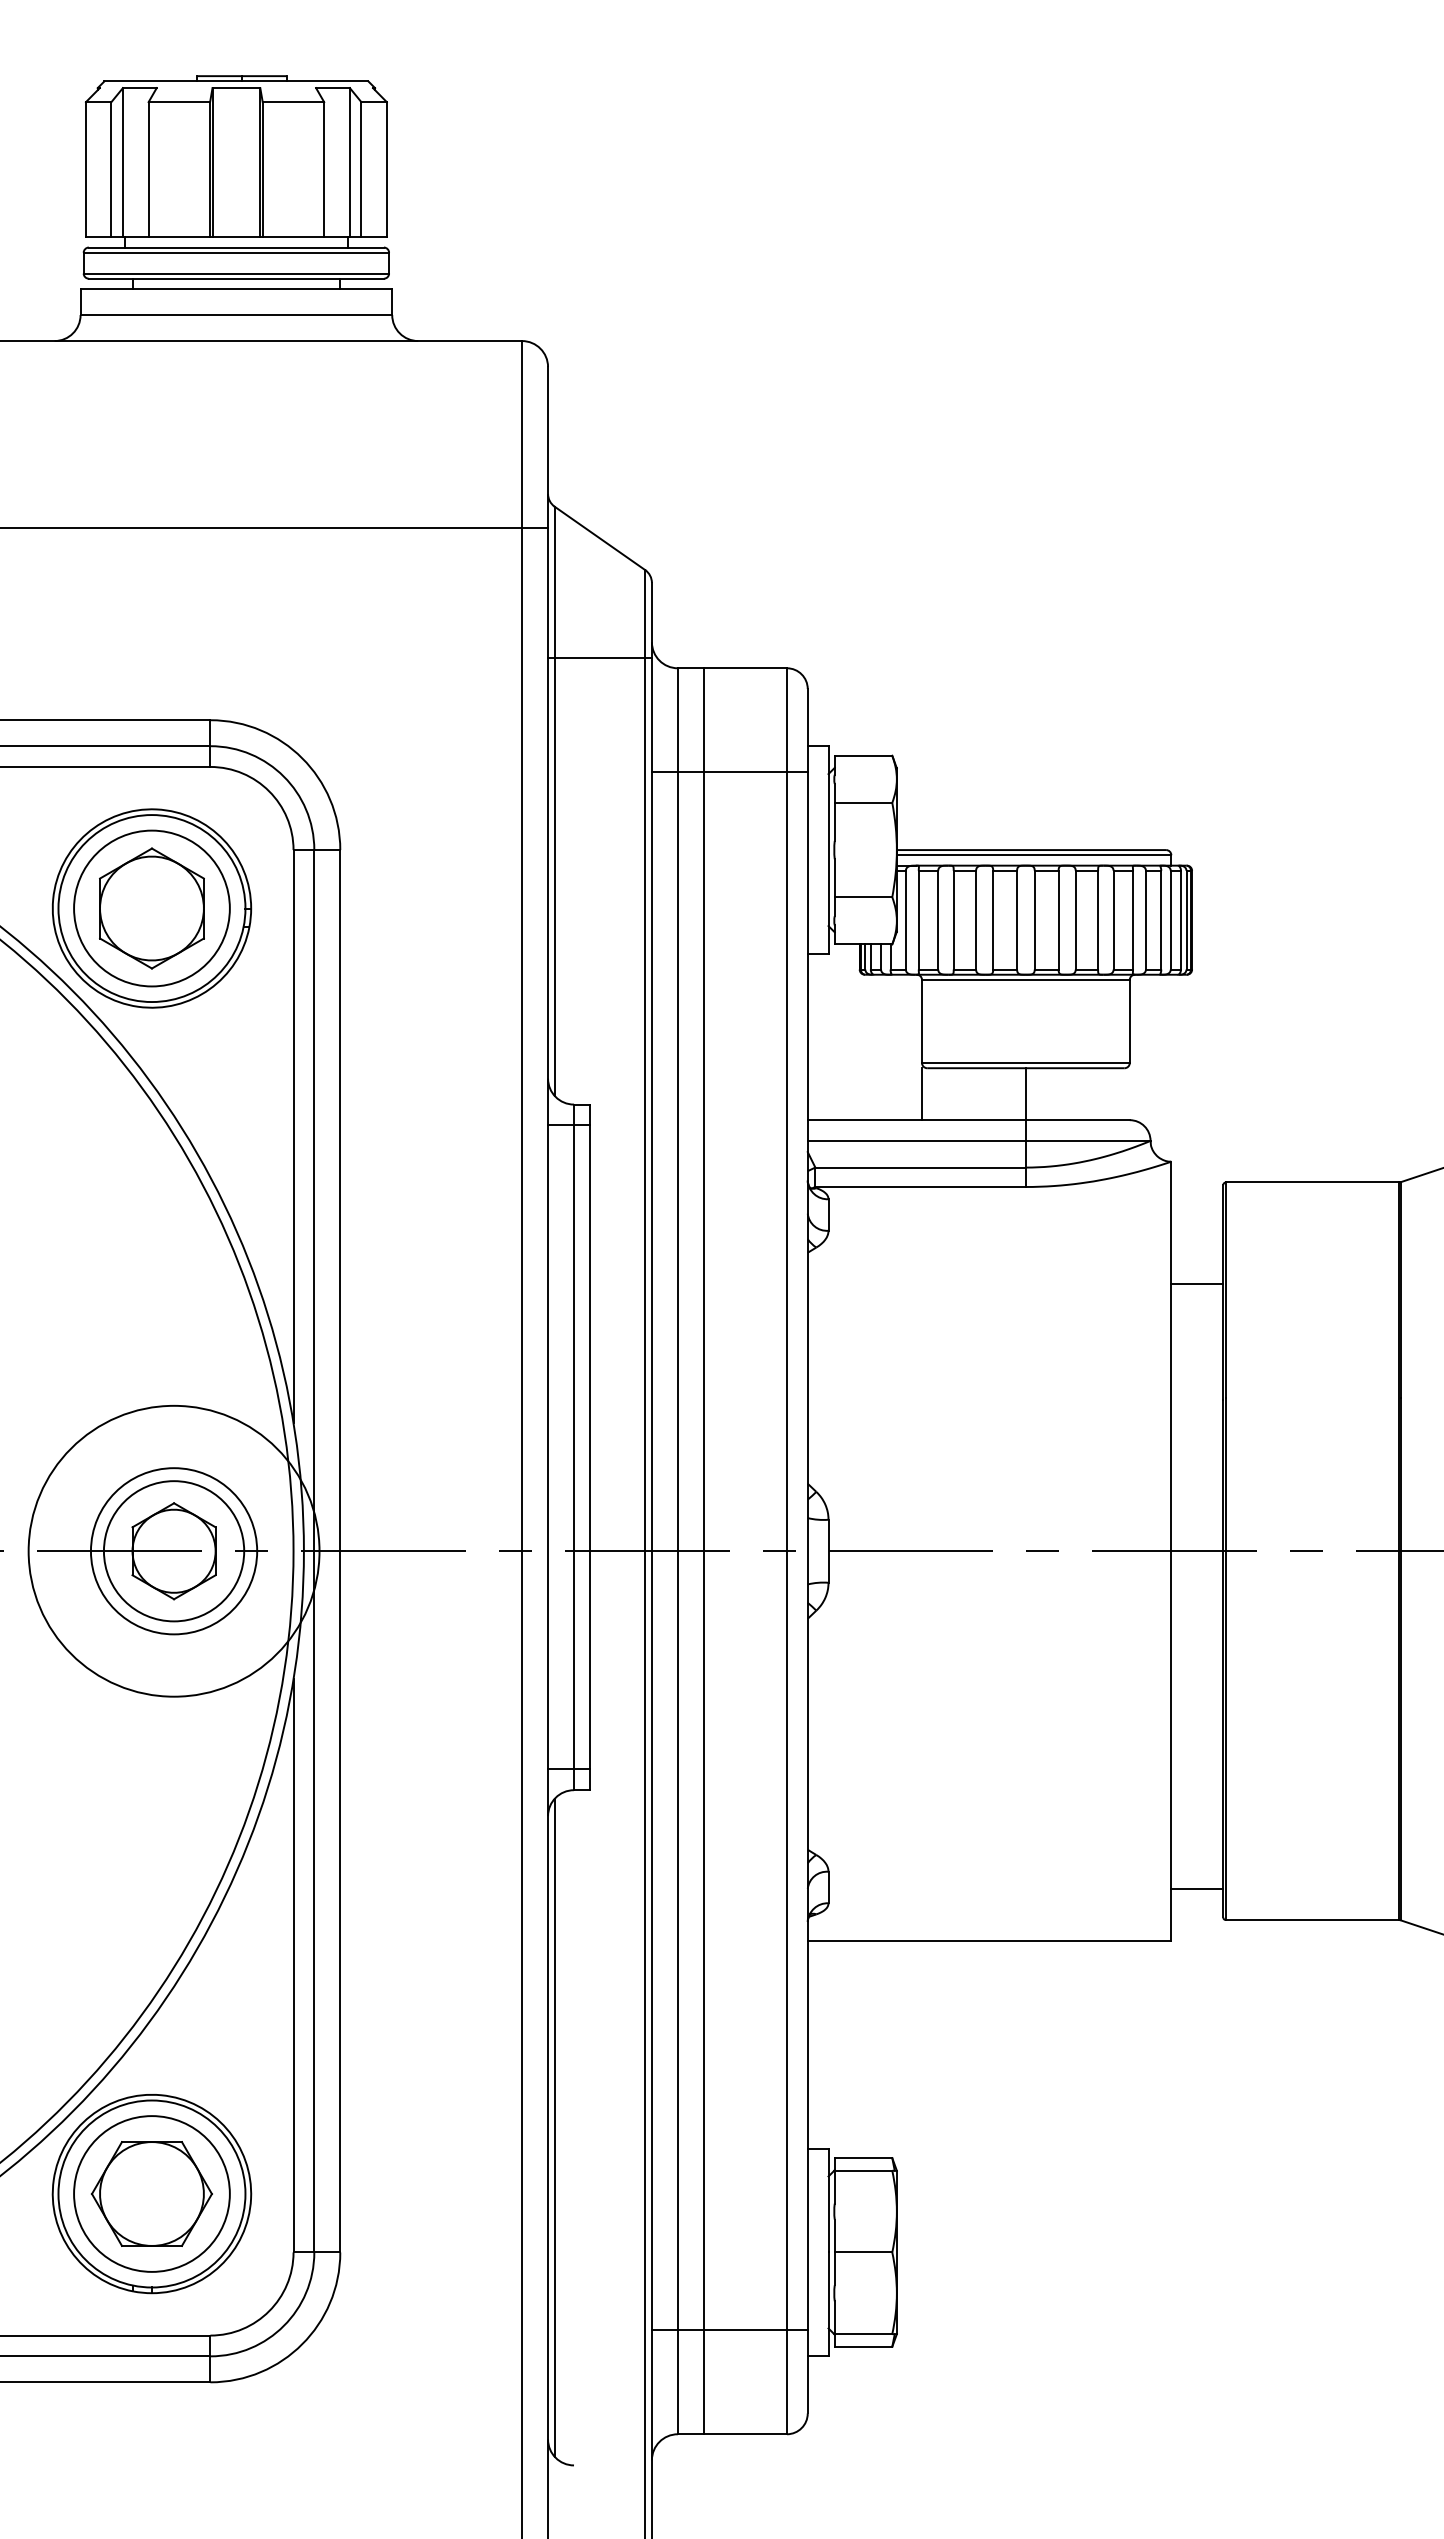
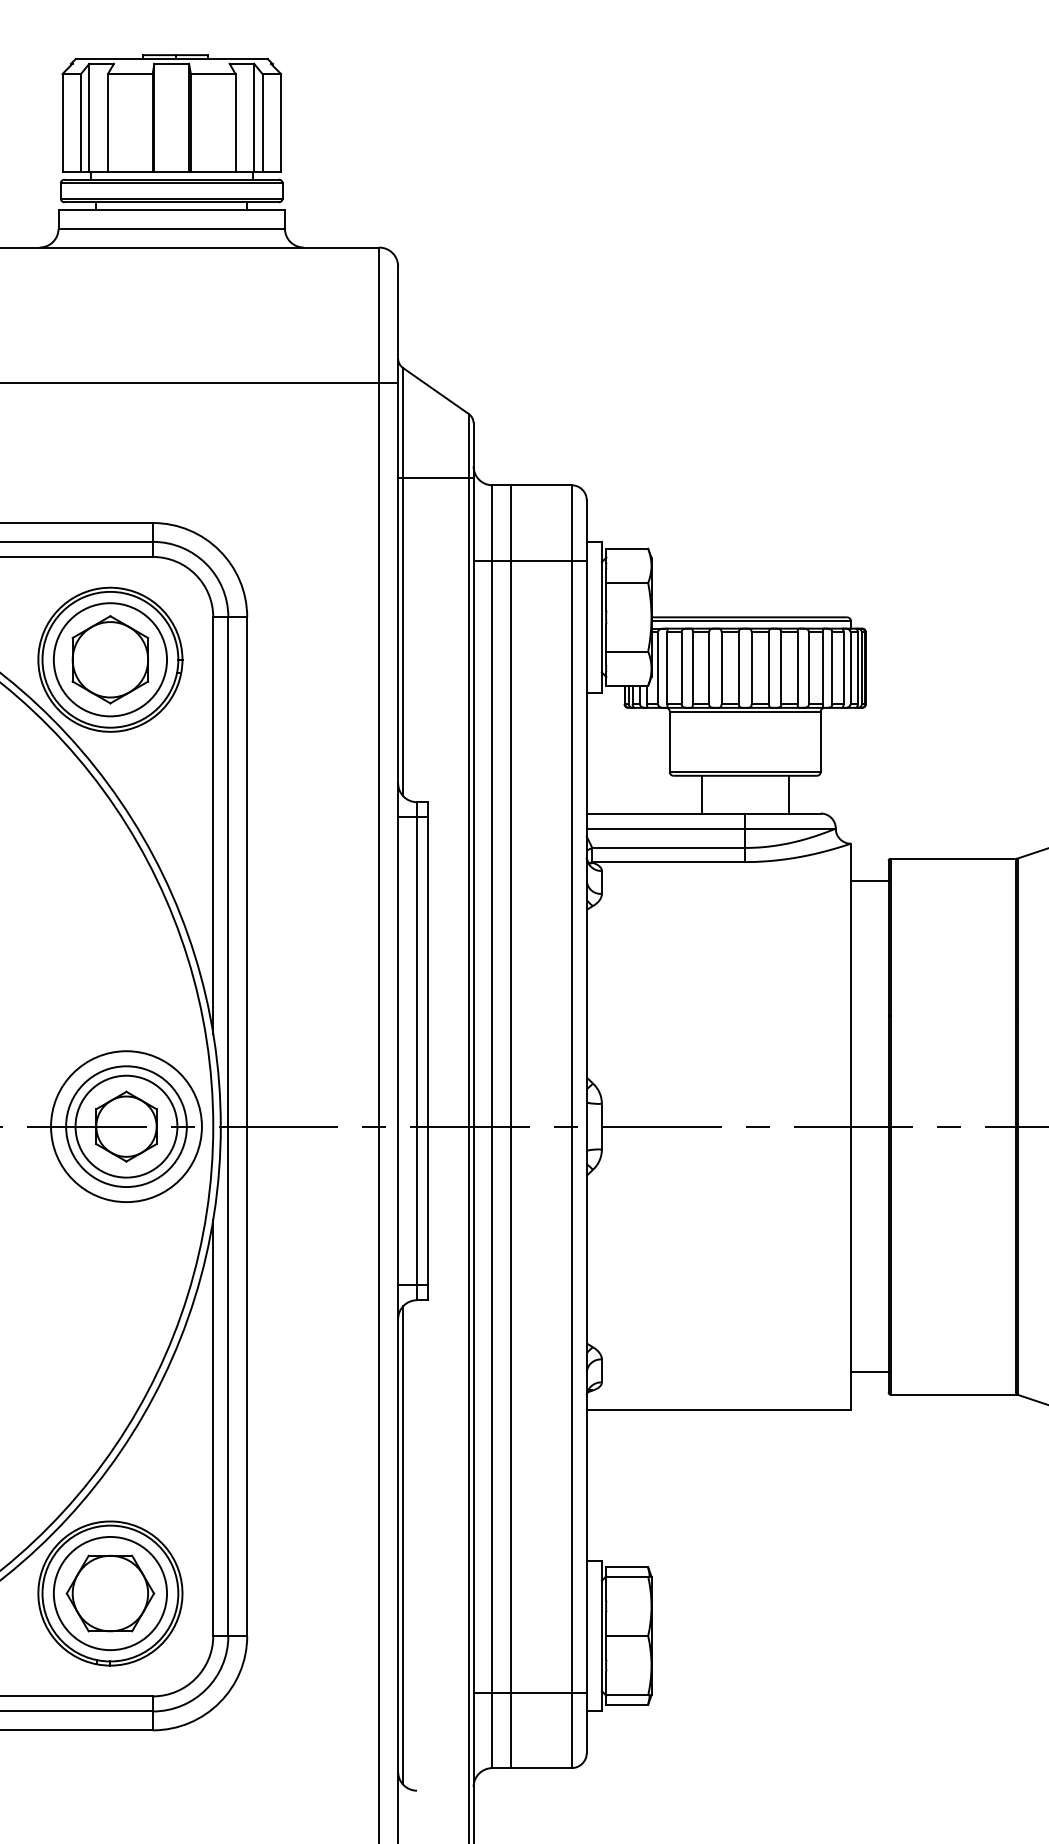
line: (922, 1094) -> (702, 794), moved
line: (1025, 1094) -> (788, 794), moved
line: (1197, 1283) -> (869, 881), moved
circle: (173, 1551) -> (126, 1126), size x0.71

